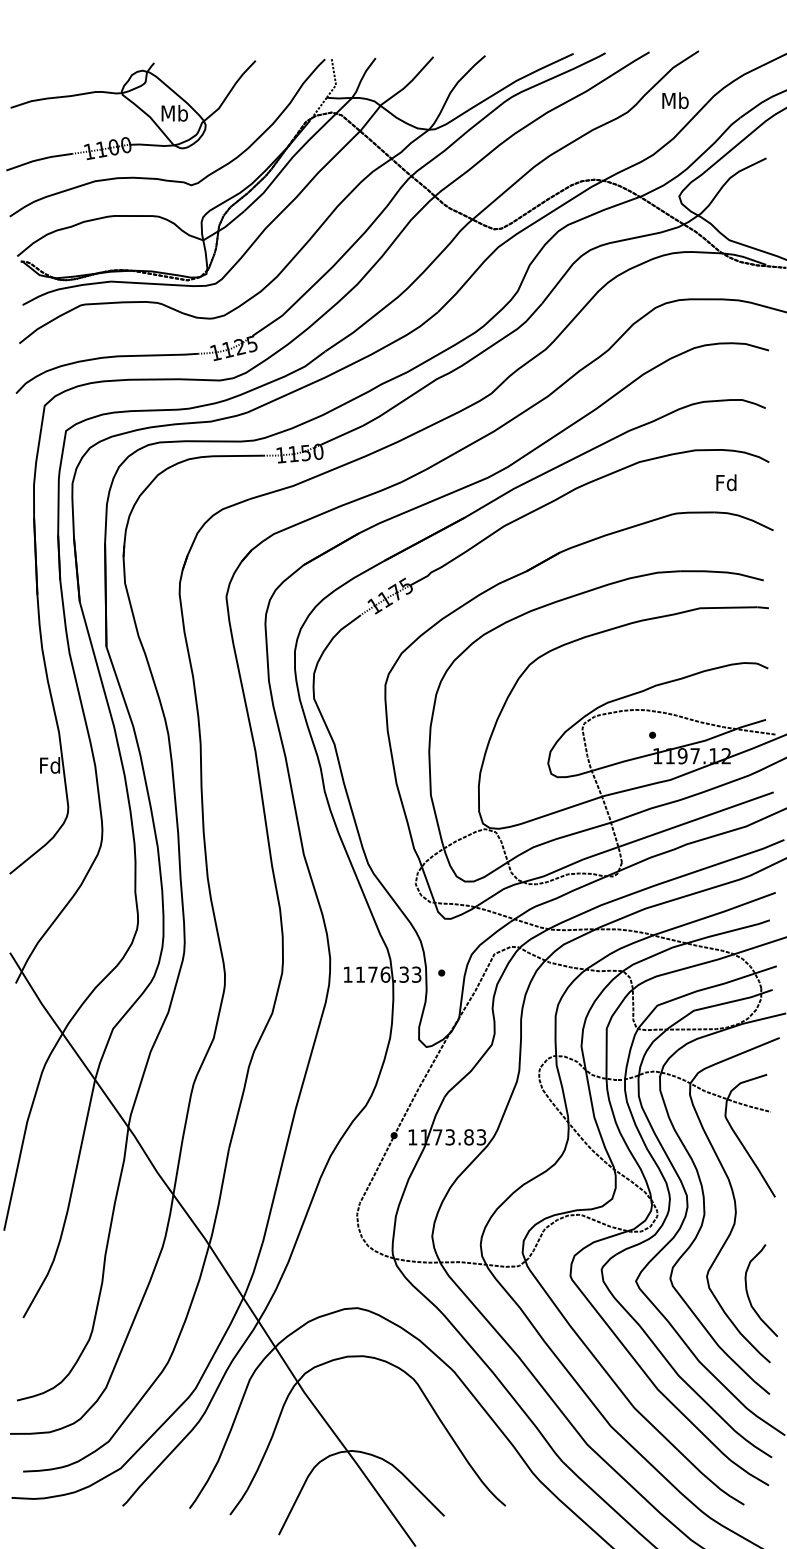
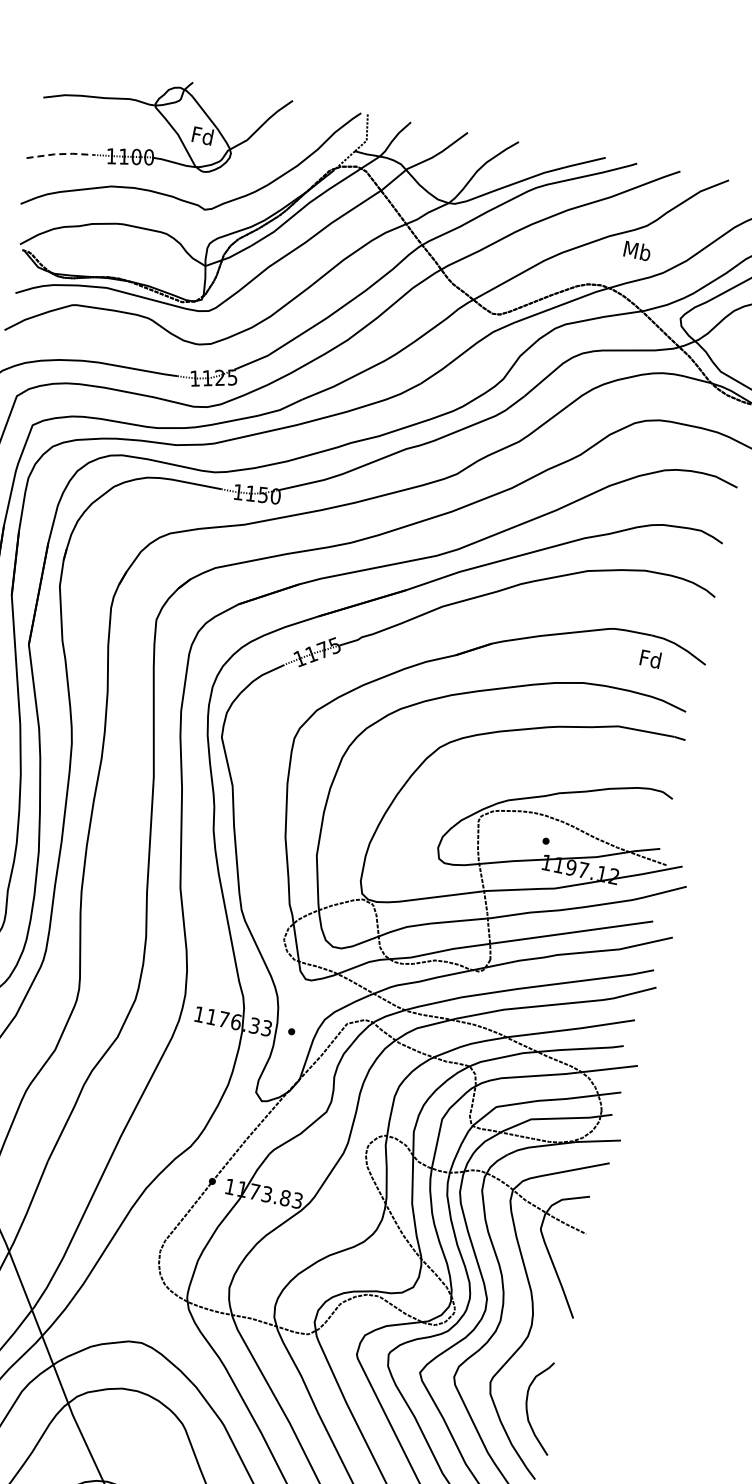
text: (675, 100) -> (637, 250), moved
text: (174, 112) -> (202, 135), Mb -> Fd
line: (38, 159) -> (60, 153), solid -> dashed
text: (726, 482) -> (650, 658), moved

